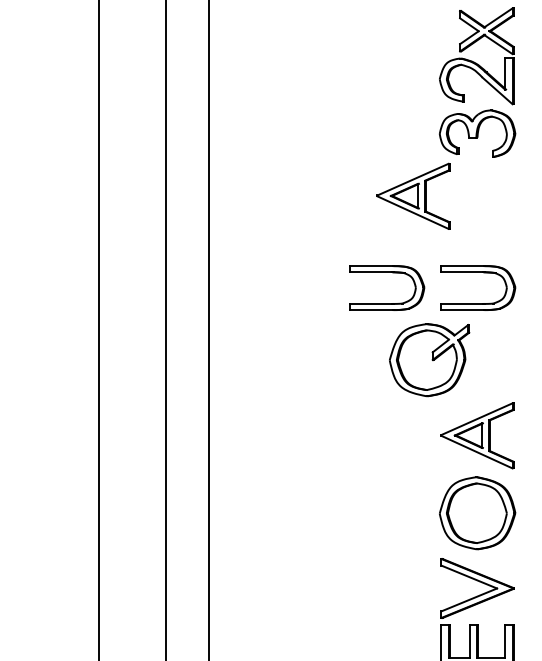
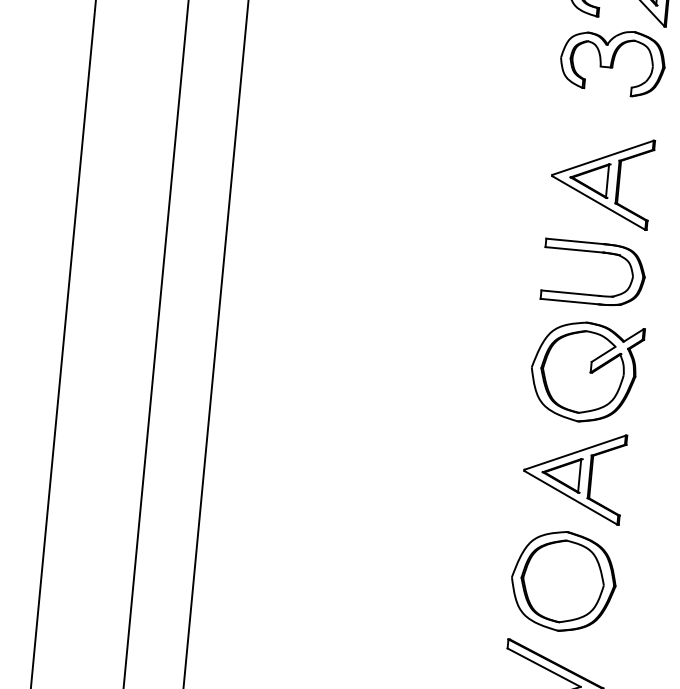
part: (413, 195) -> (601, 179), moved
part: (392, 273) -> (478, 242), removed
part: (429, 360) -> (586, 372), moved

